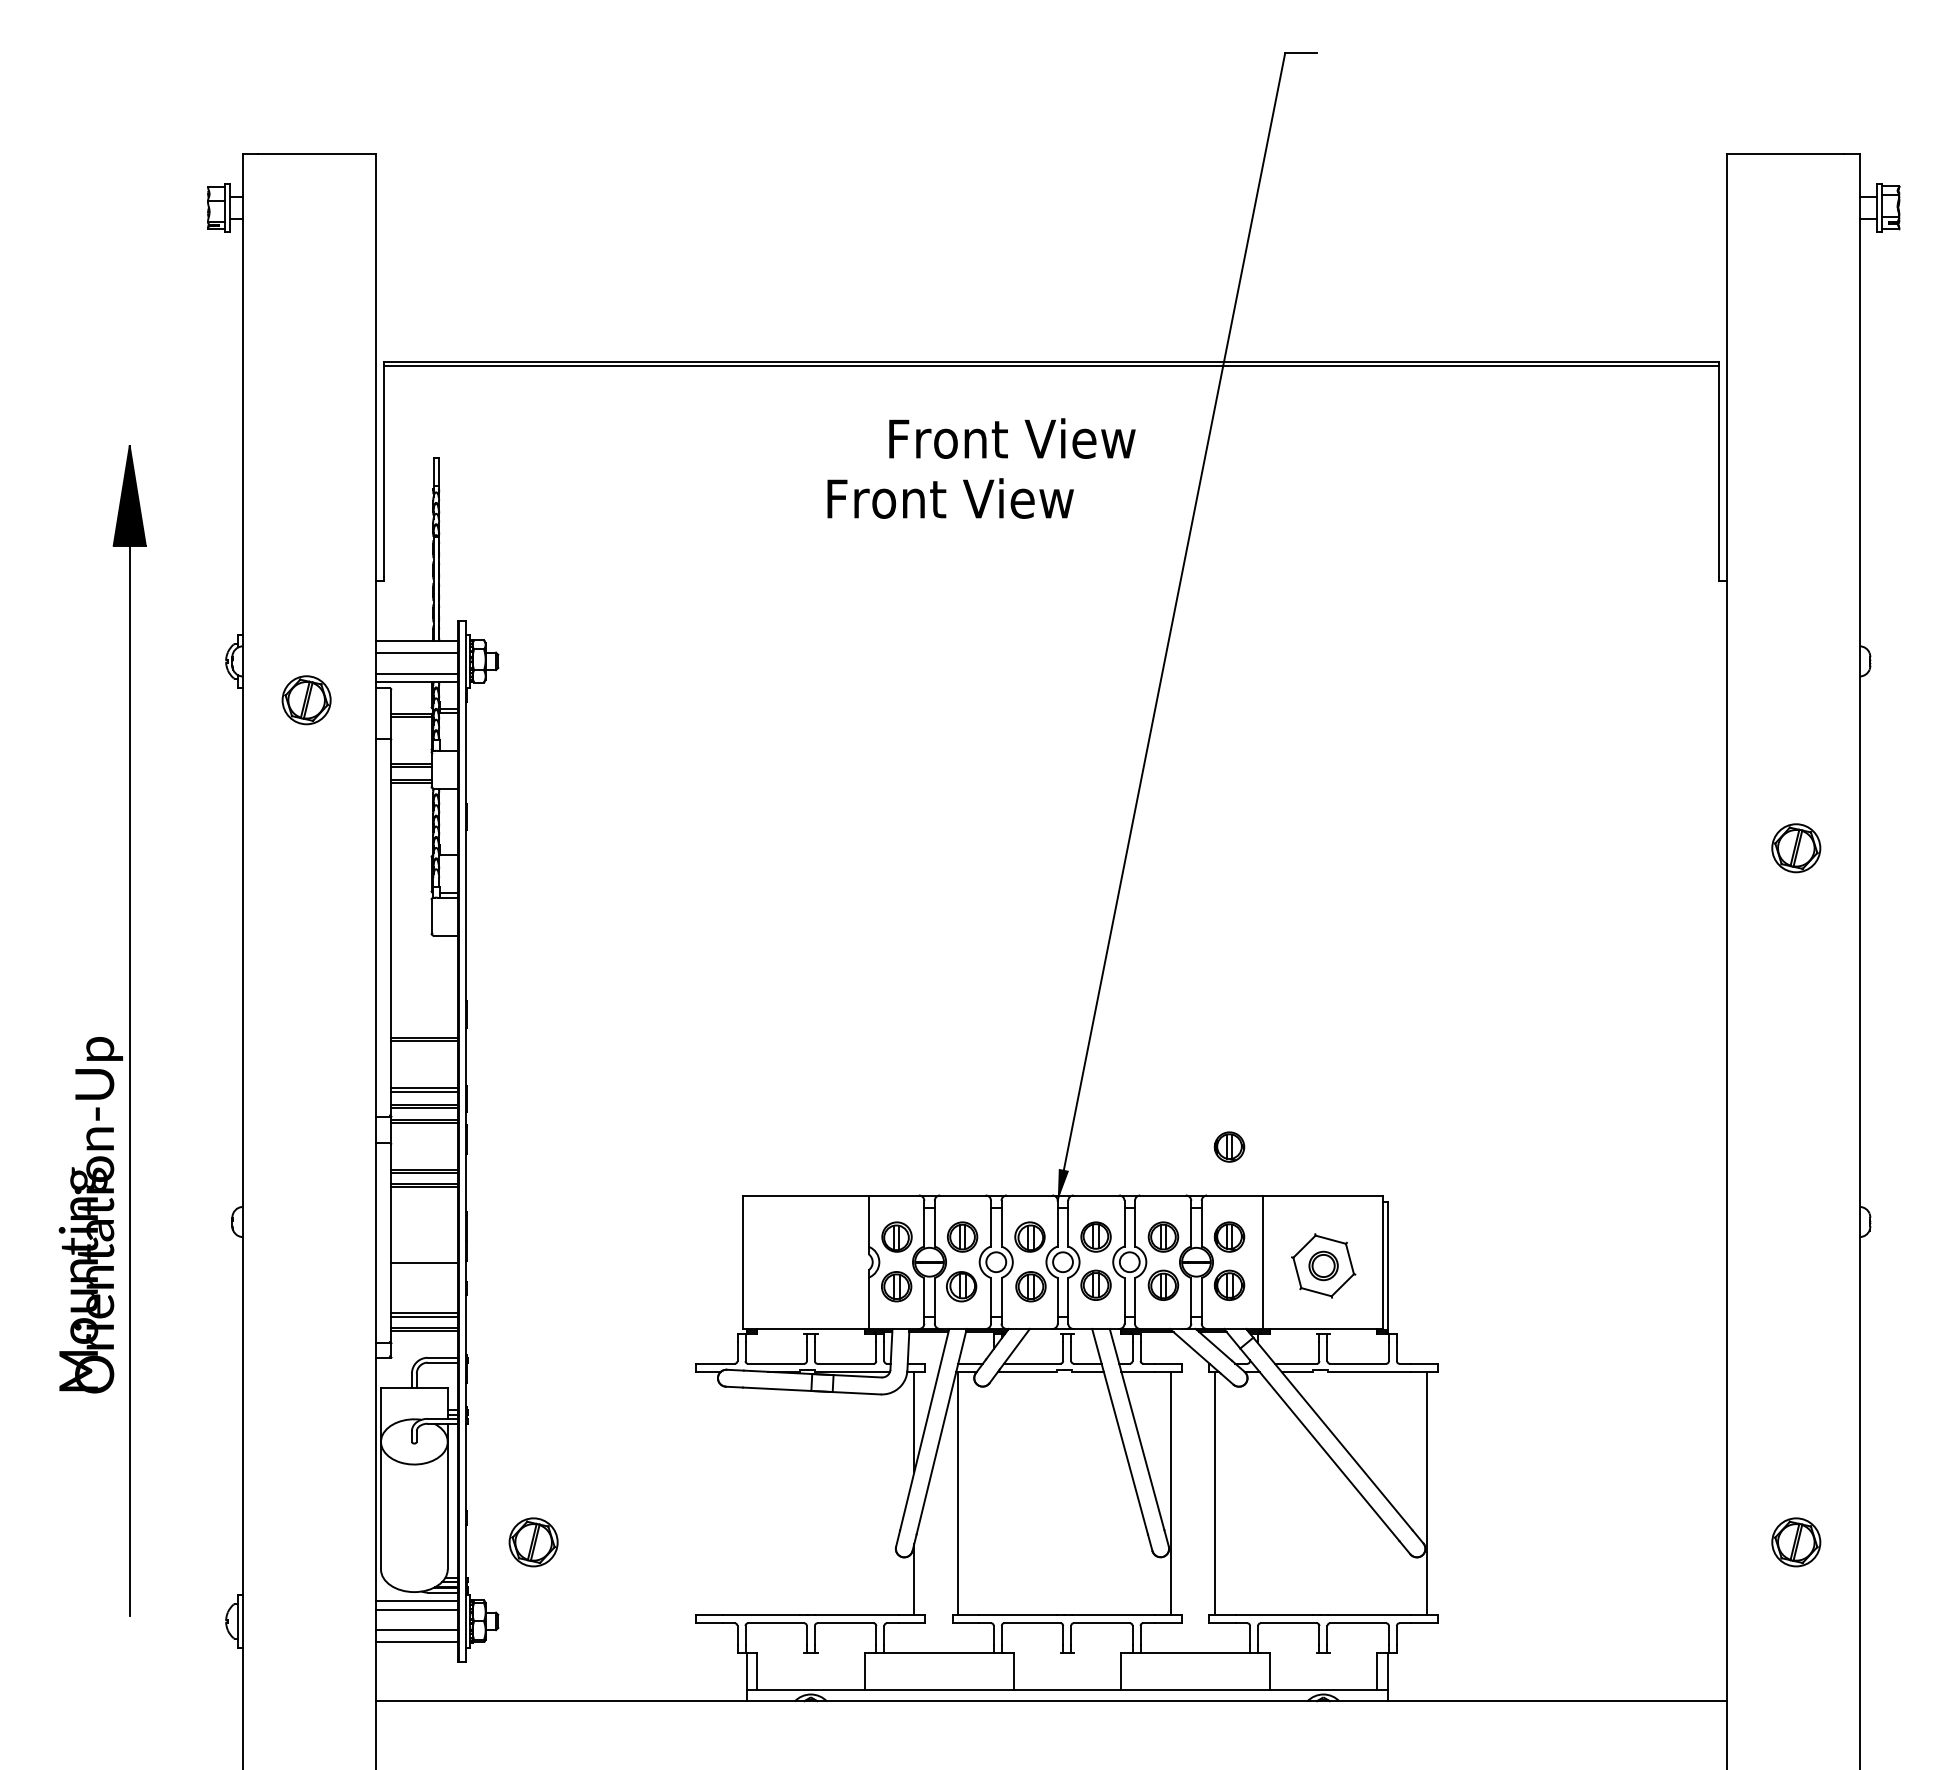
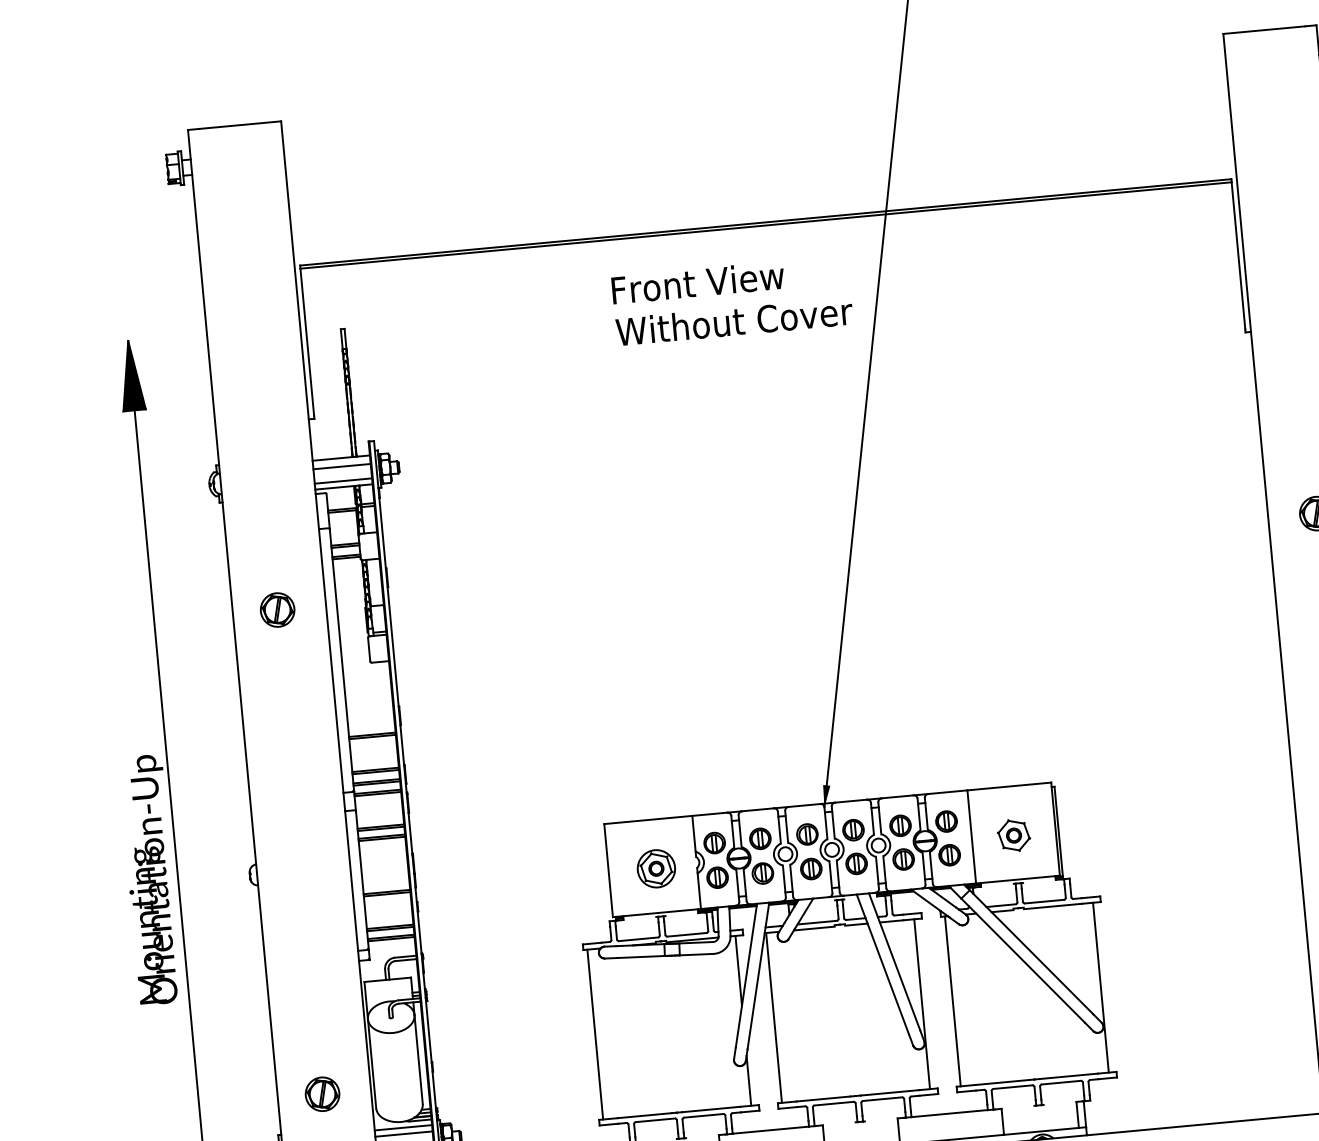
text: (1012, 438) -> (698, 282), moved
text: (993, 498) -> (734, 321), Front View -> Without Cover
part: (306, 700) -> (277, 610), moved
part: (1229, 1146) -> (940, 758), removed
part: (810, 1265) -> (656, 868), added
part: (1322, 1265) -> (1013, 835), size x0.71
line: (424, 1266) -> (386, 894), added
line: (702, 1493) -> (595, 1034), added
part: (533, 1542) -> (322, 1094), moved

